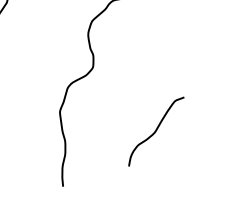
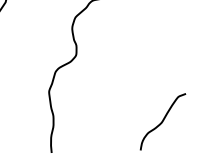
curve: (155, 131) -> (162, 121), moved

